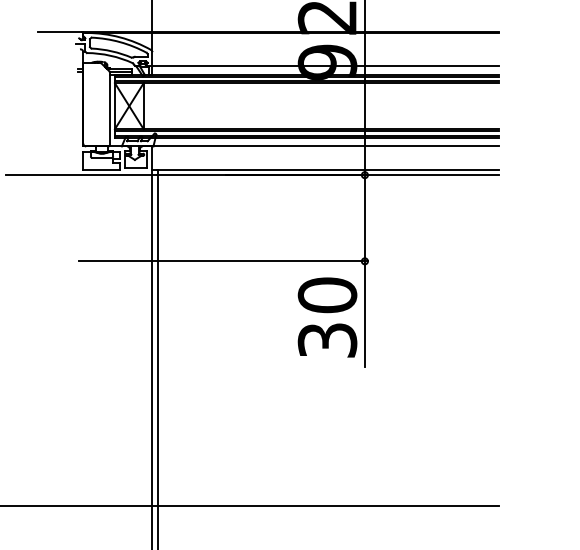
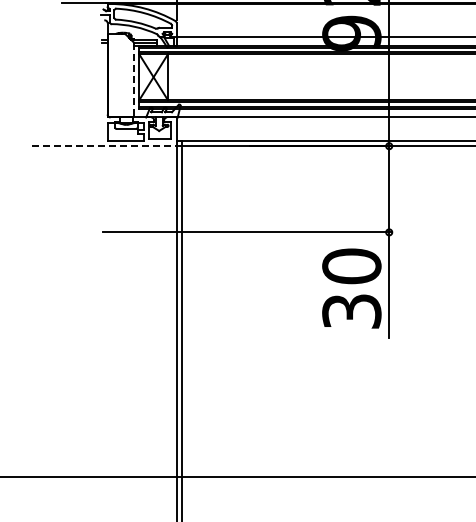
line: (109, 109) -> (133, 80), solid -> dashed
line: (81, 175) -> (105, 146), solid -> dashed

